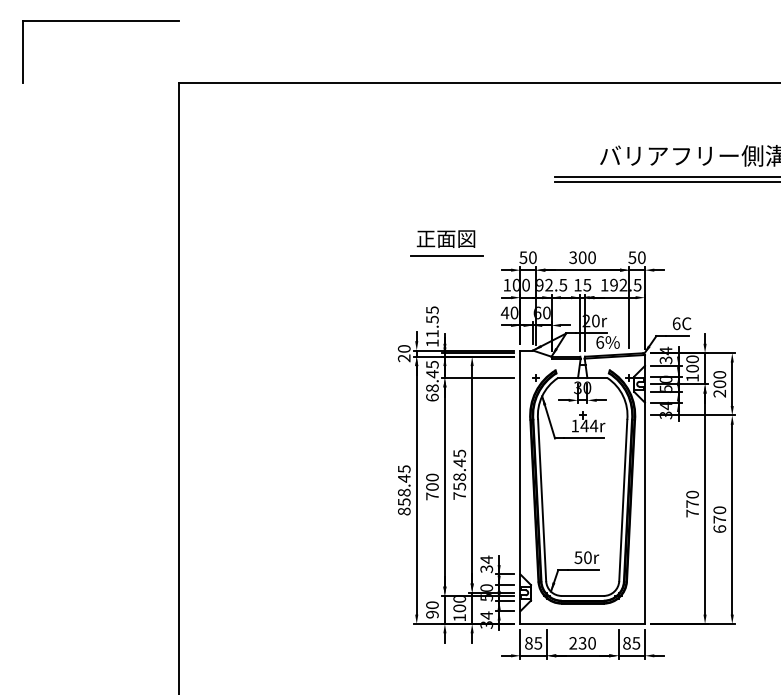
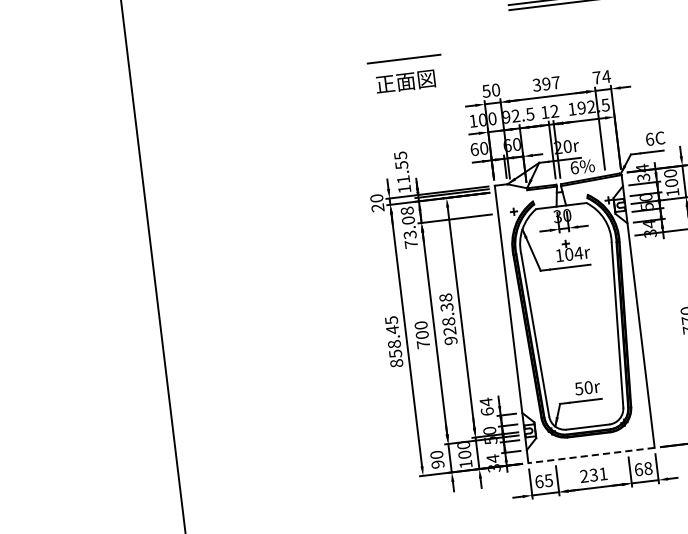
line: (446, 255) -> (403, 58), moved
text: (586, 257) -> (550, 83), 300 -> 397
text: (636, 257) -> (601, 77), 50 -> 74
text: (587, 284) -> (554, 110), 15 -> 12
text: (504, 312) -> (473, 149), 40 -> 60
text: (432, 380) -> (409, 226), 68.45 -> 73.08
text: (584, 425) -> (568, 253), 144r -> 104r
text: (459, 474) -> (448, 319), 758.45 -> 928.38
text: (486, 569) -> (487, 412), 34 -> 64
line: (582, 623) -> (591, 455), solid -> dashed
text: (528, 643) -> (538, 481), 85 -> 65
text: (591, 643) -> (602, 474), 230 -> 231
text: (631, 643) -> (643, 469), 85 -> 68

